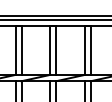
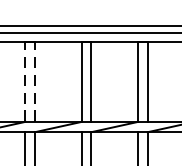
line: (15, 50) -> (25, 82), solid -> dashed
line: (21, 50) -> (34, 82), solid -> dashed

